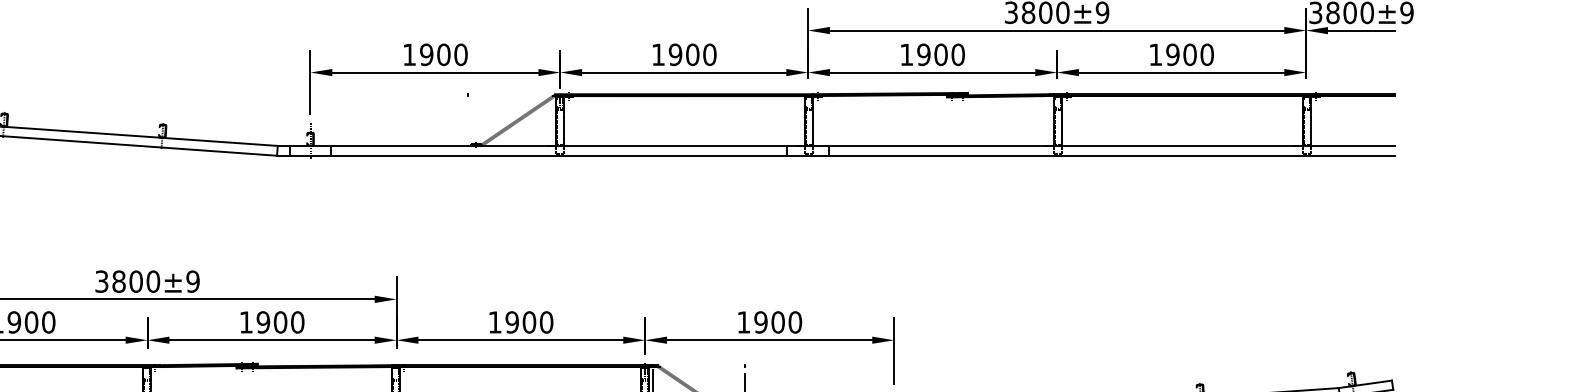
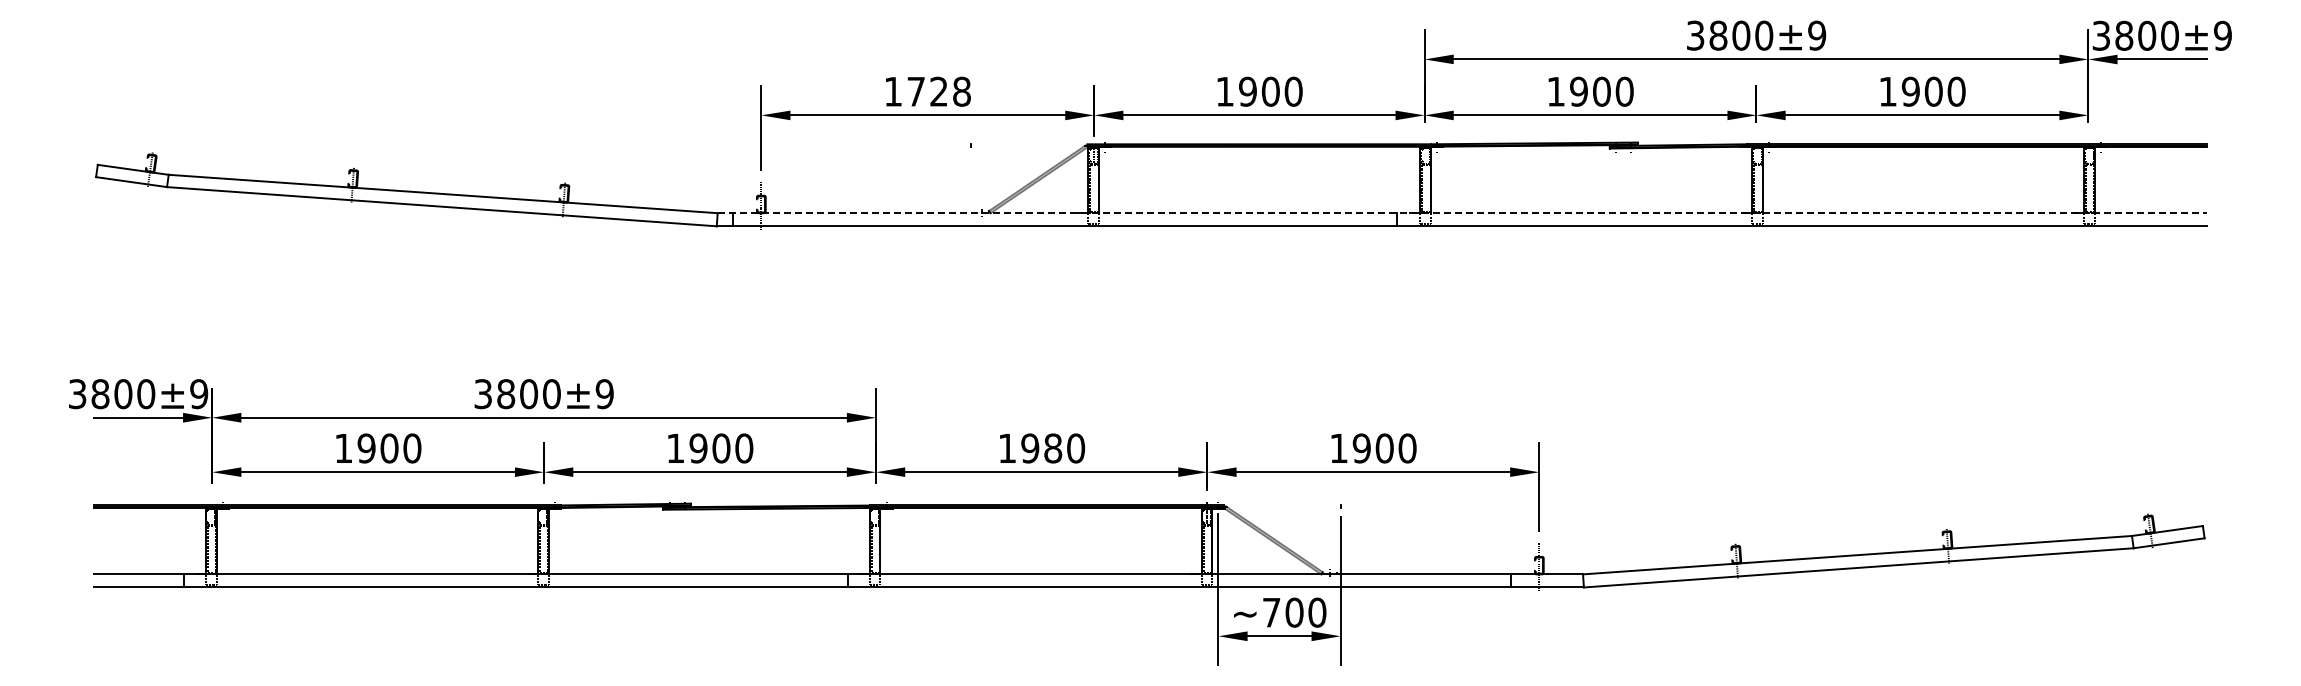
text: (443, 54) -> (938, 91), 1900 -> 1728
line: (836, 146) -> (1462, 213), solid -> dashed
text: (529, 322) -> (1053, 448), 1900 -> 1980

